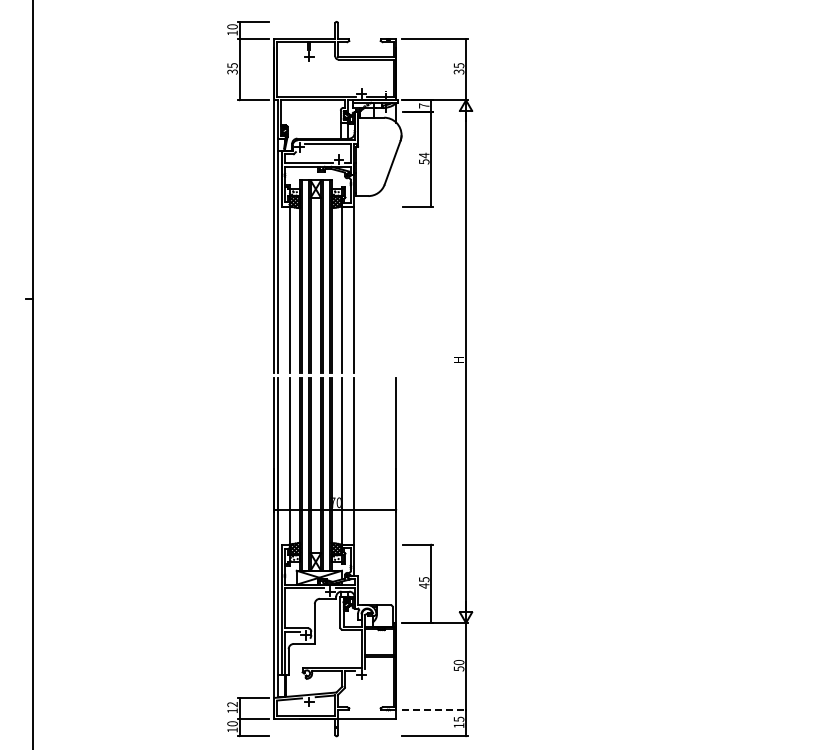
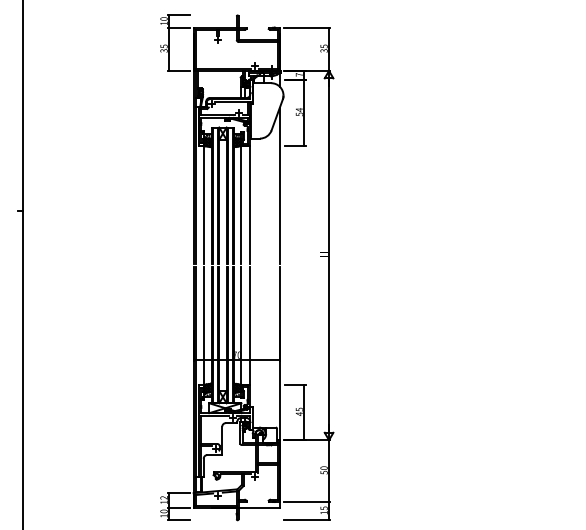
line: (396, 262) -> (279, 185), added
line: (435, 710) -> (307, 502), dashed -> solid

